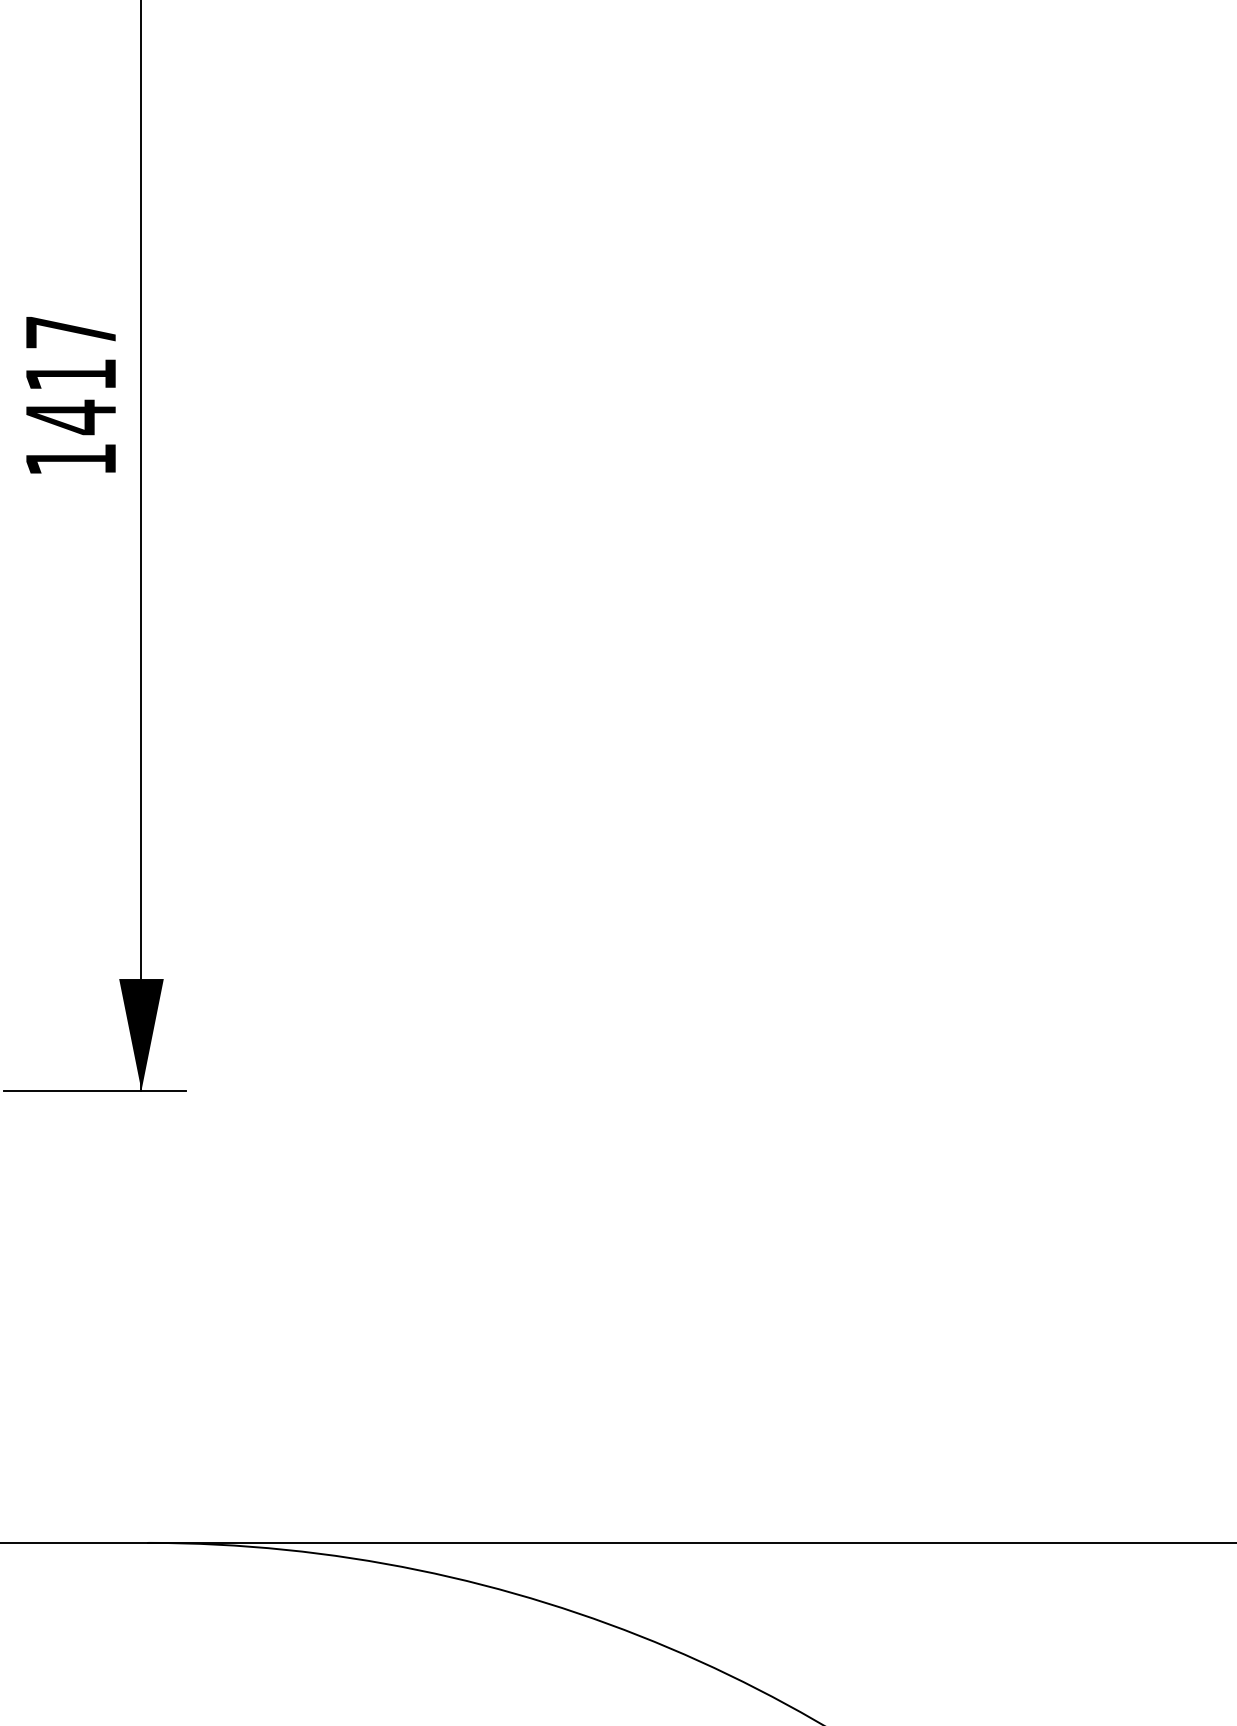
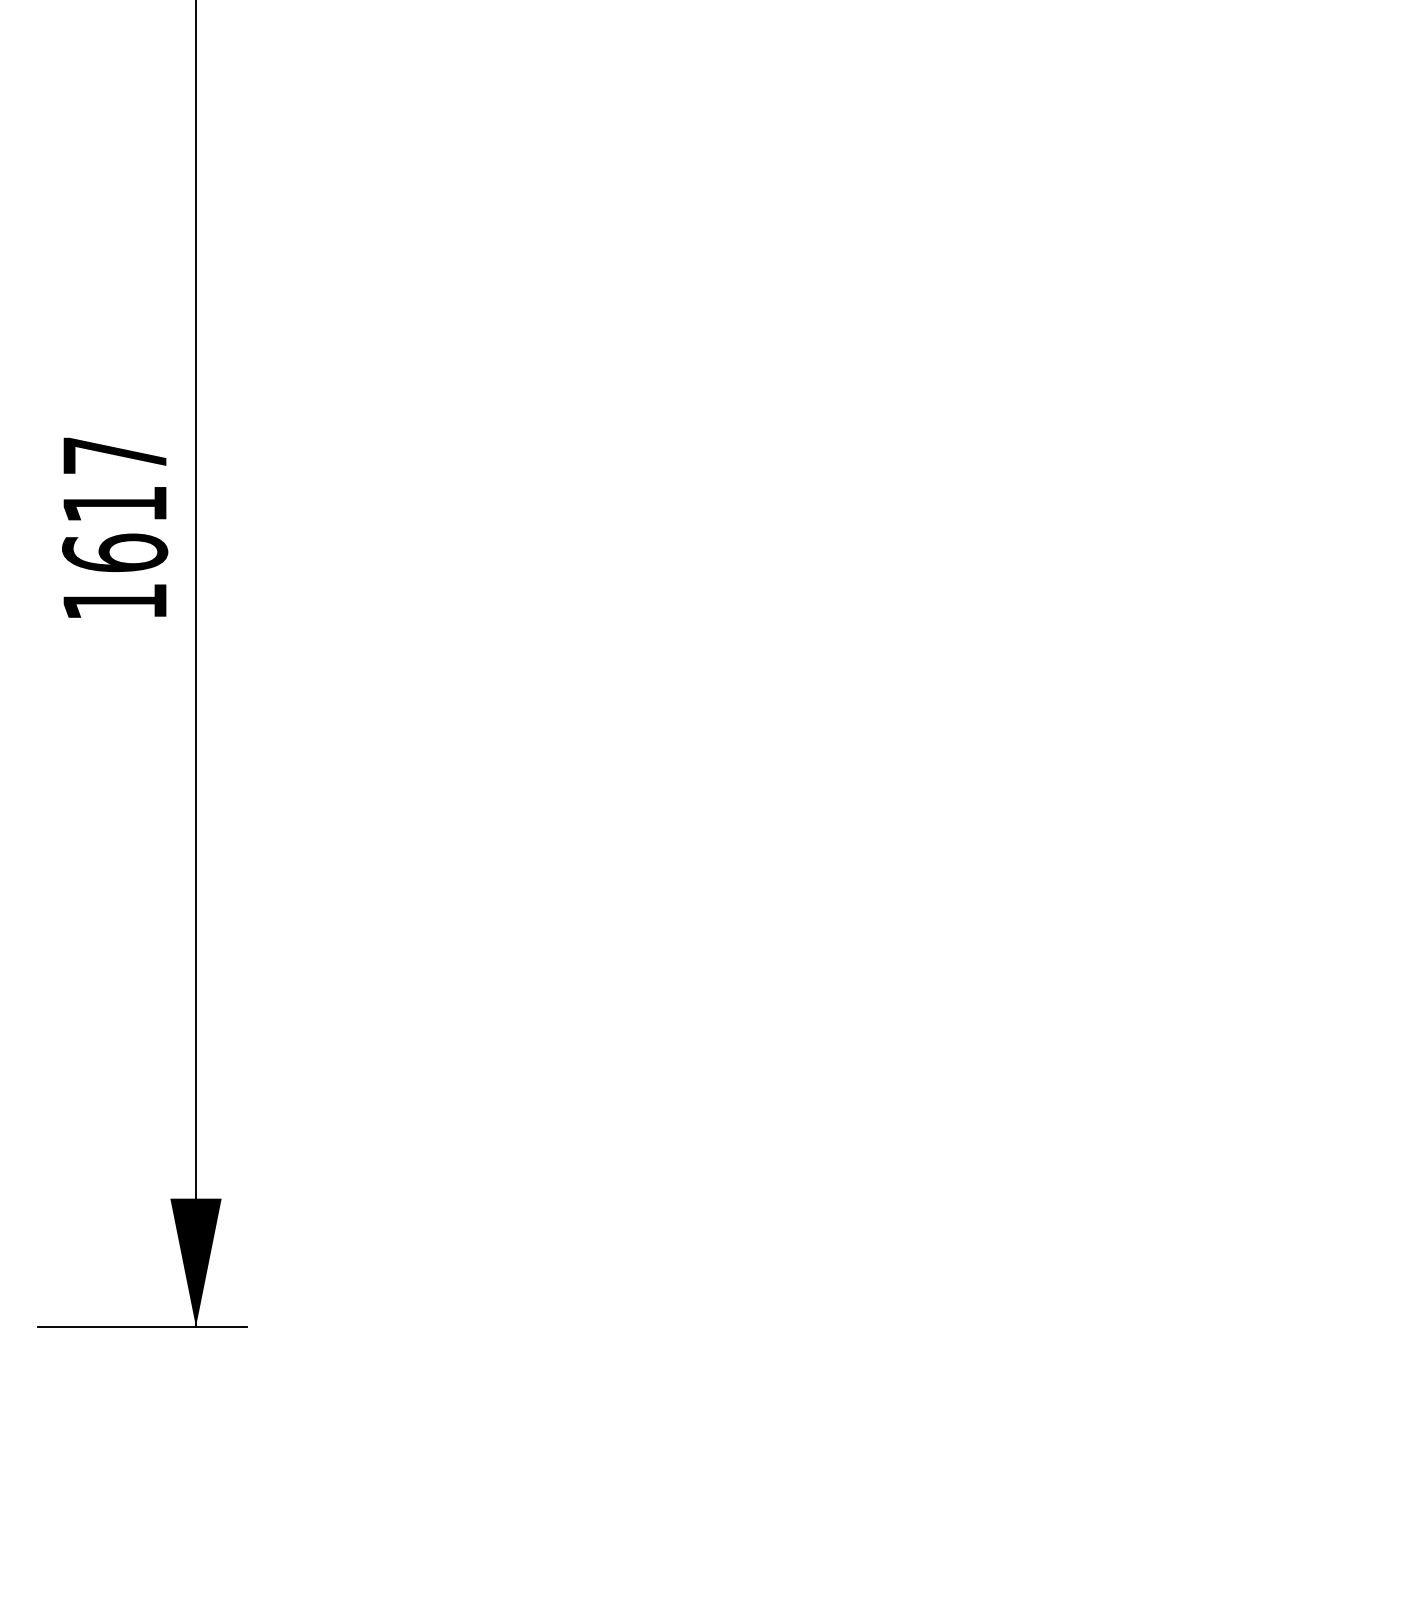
text: (70, 417) -> (114, 553), 1417 -> 1617

